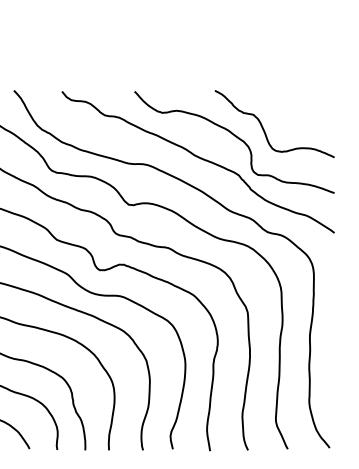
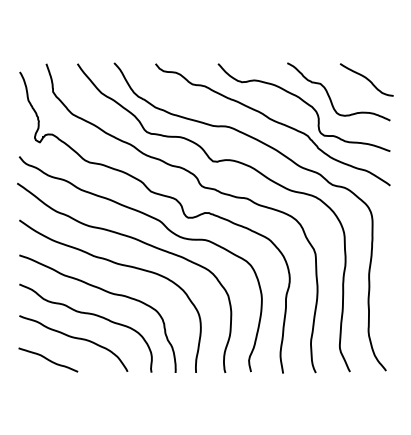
curve: (306, 109) -> (366, 79), added

